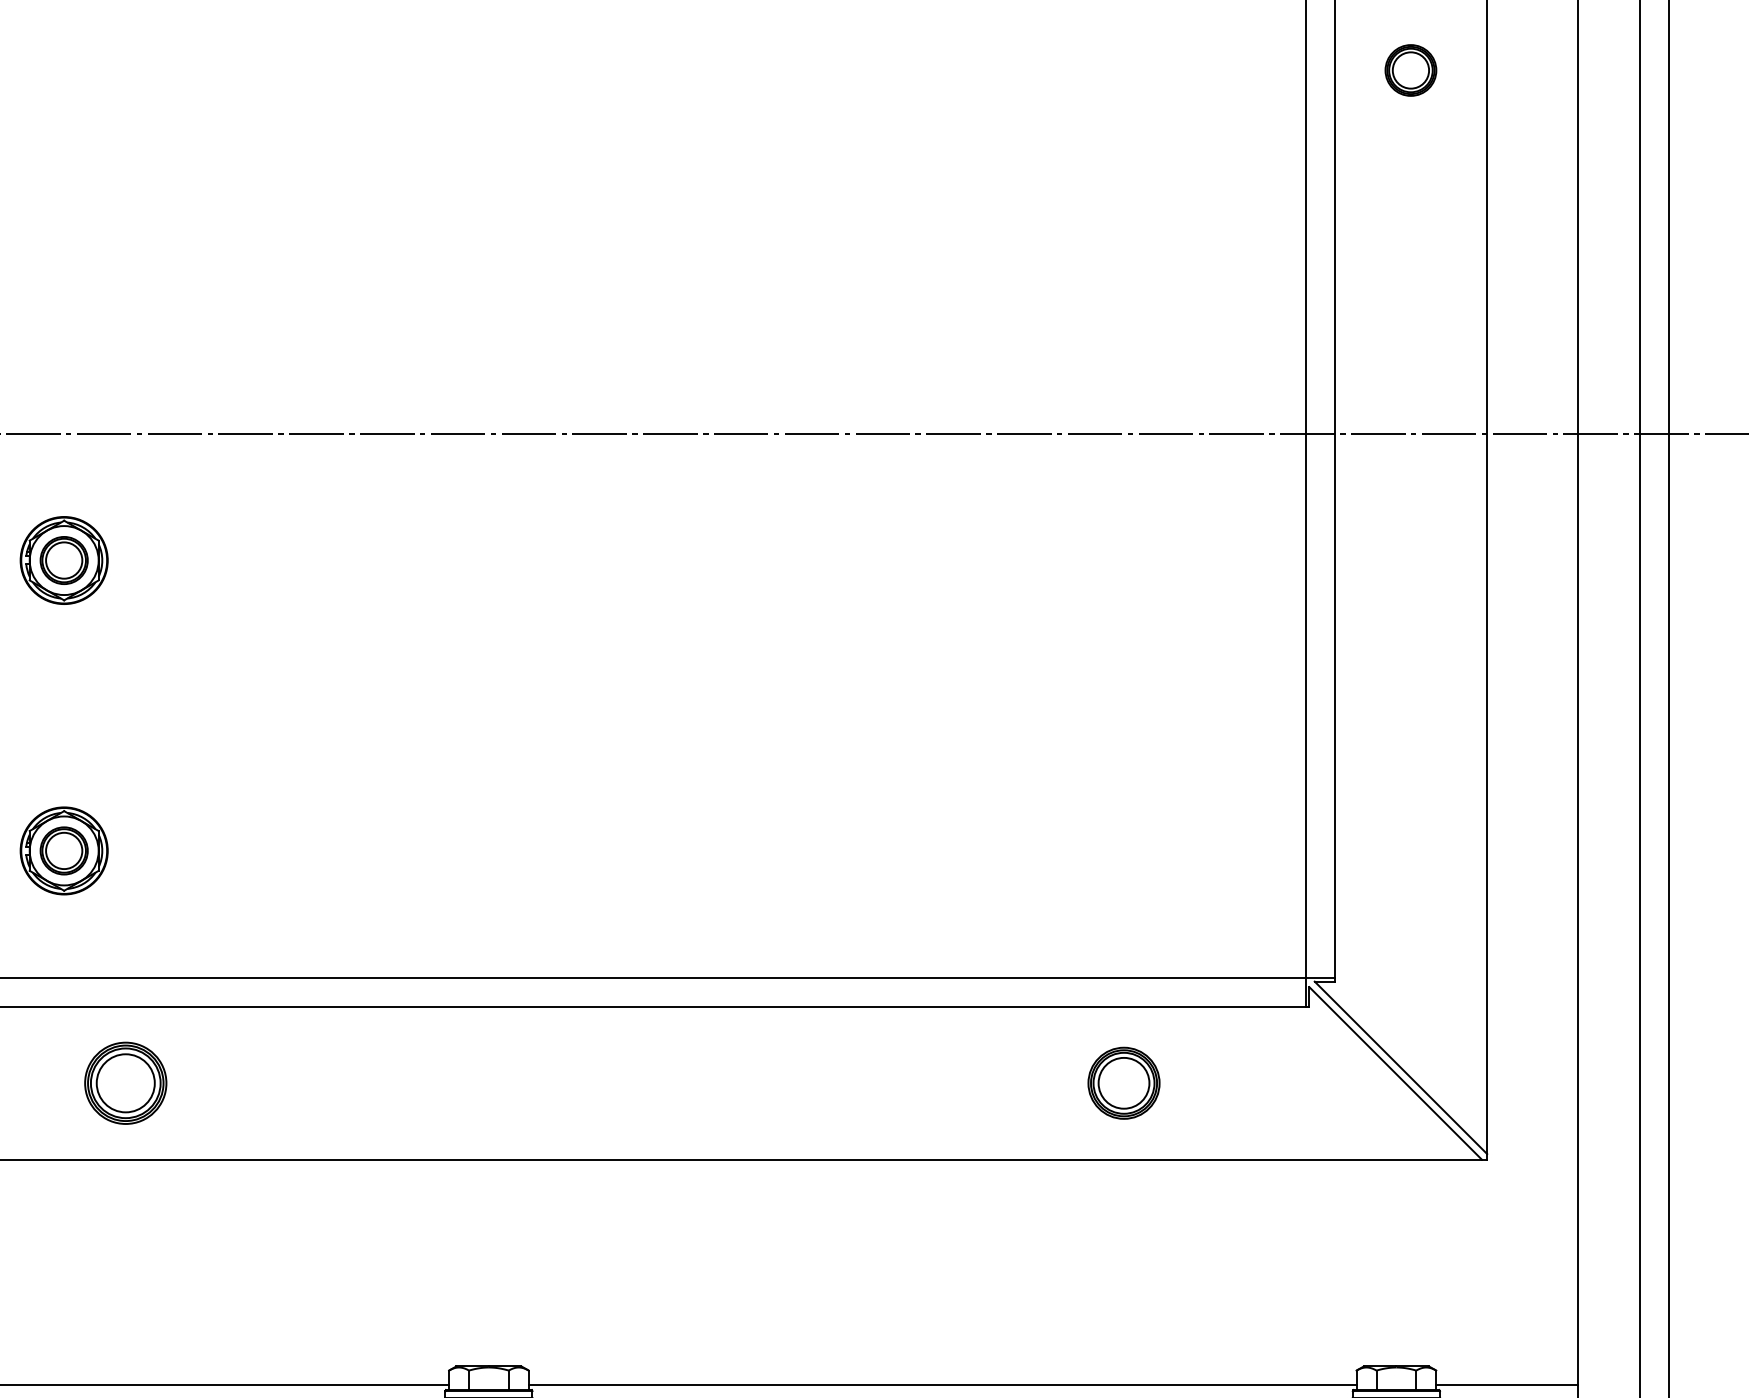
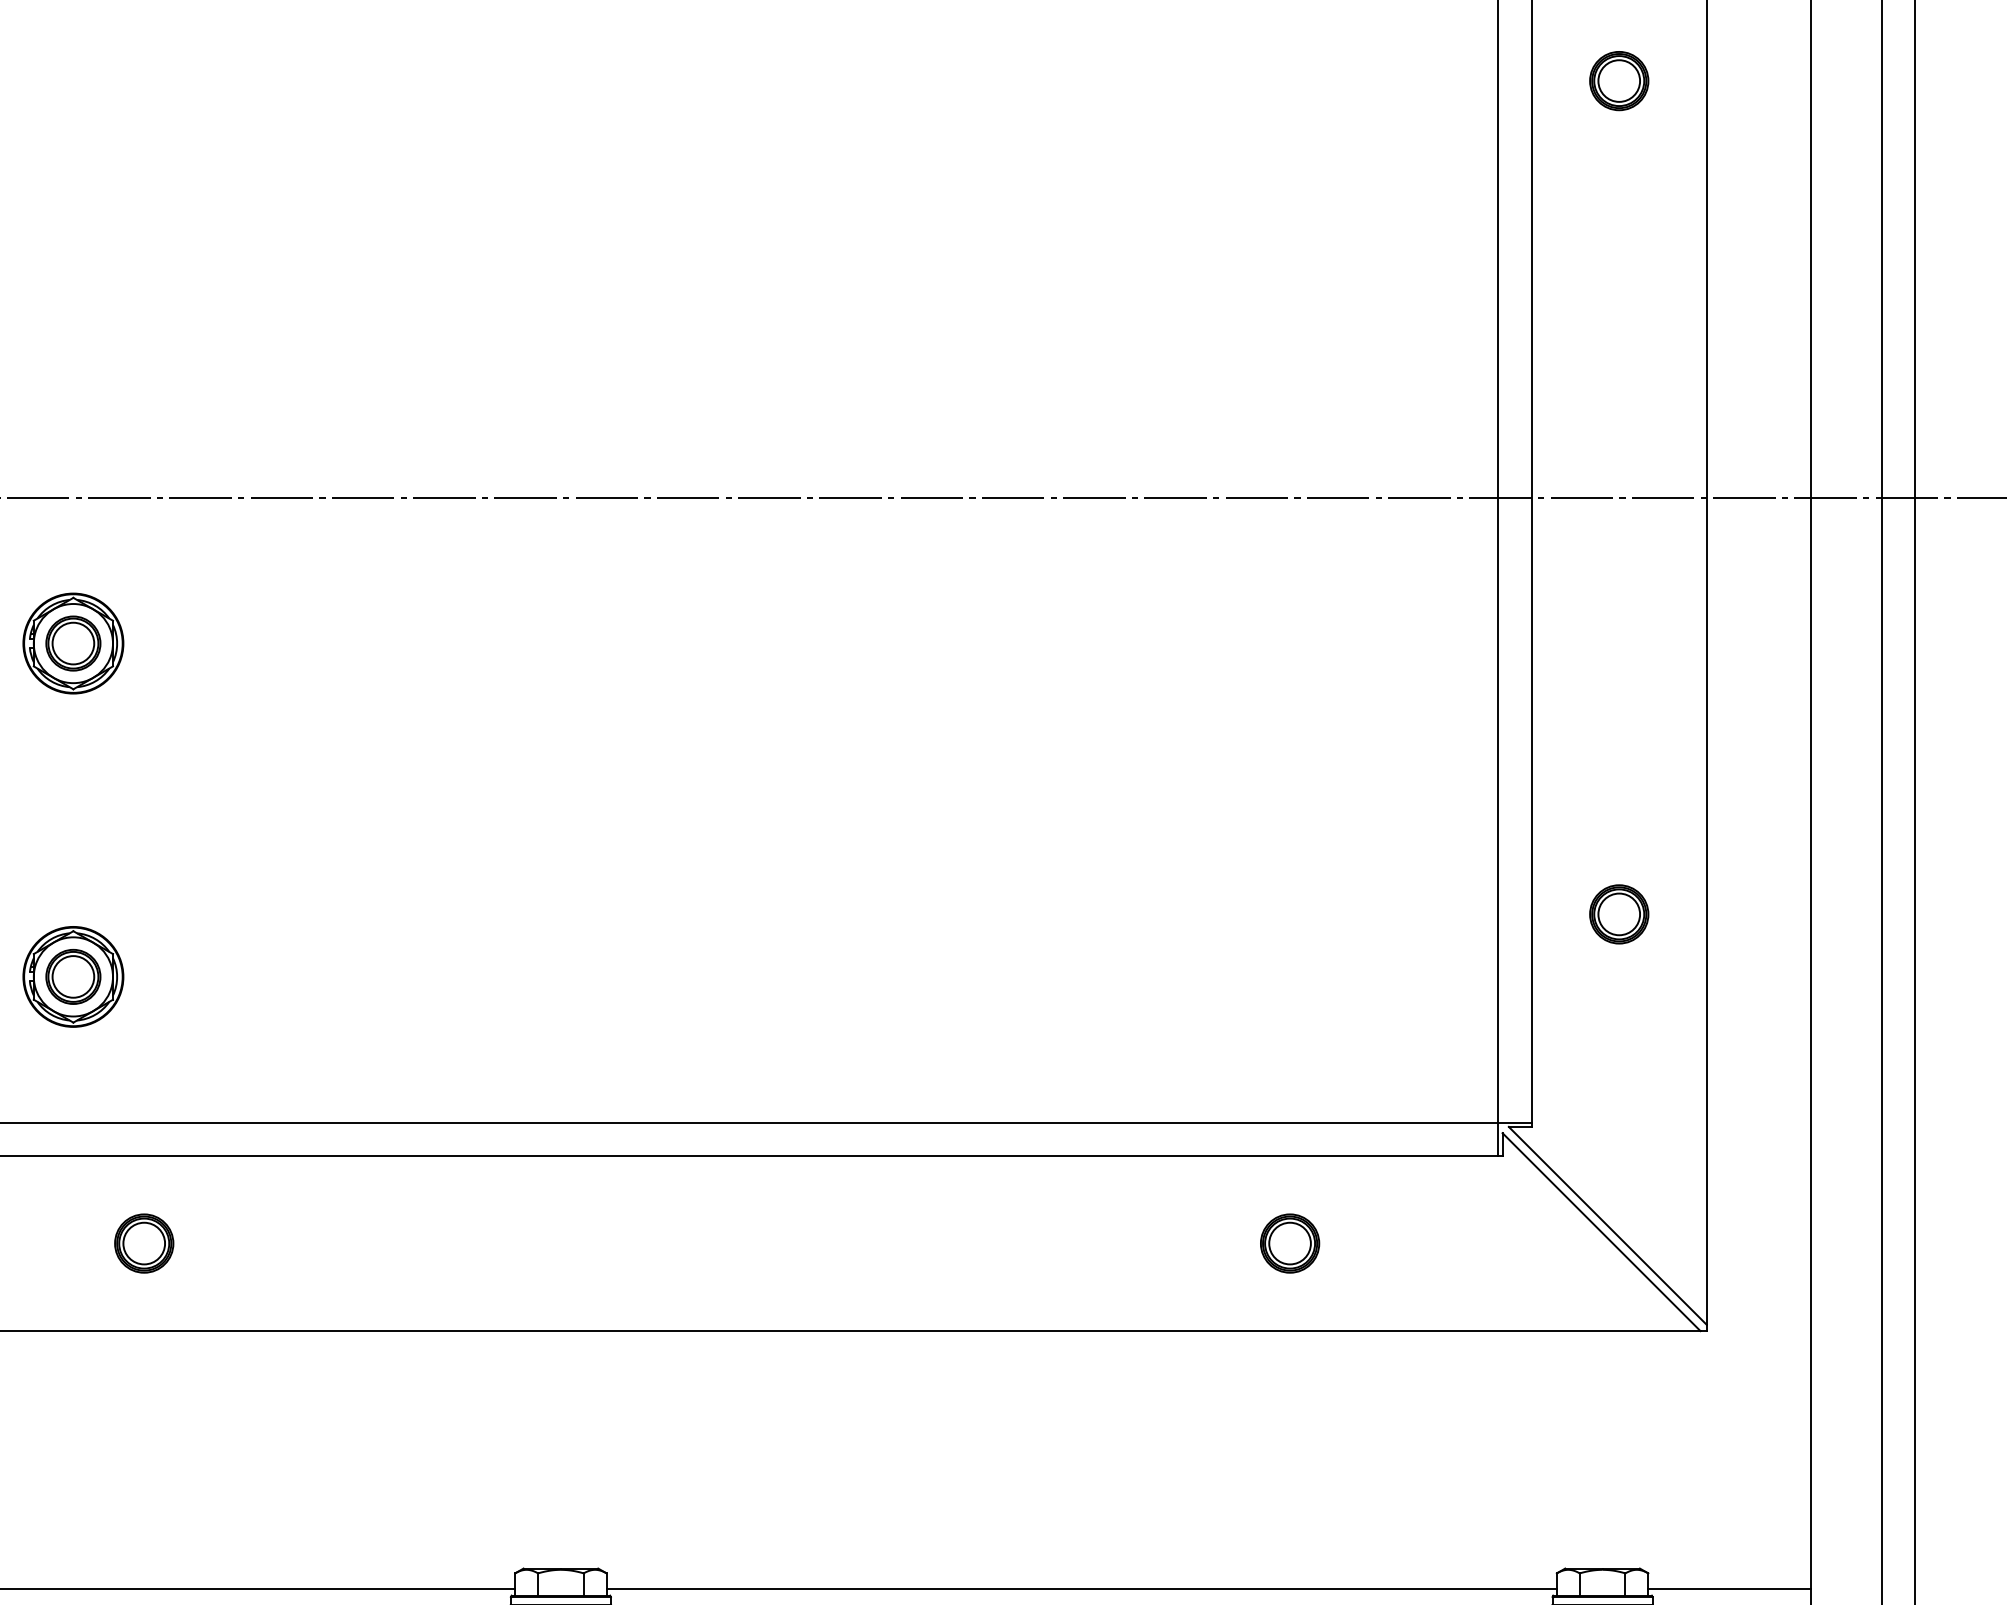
part: (1411, 796) -> (1619, 914), added
part: (126, 1083) -> (144, 1243), size x0.62
part: (1124, 1083) -> (1290, 1243), size x0.71

